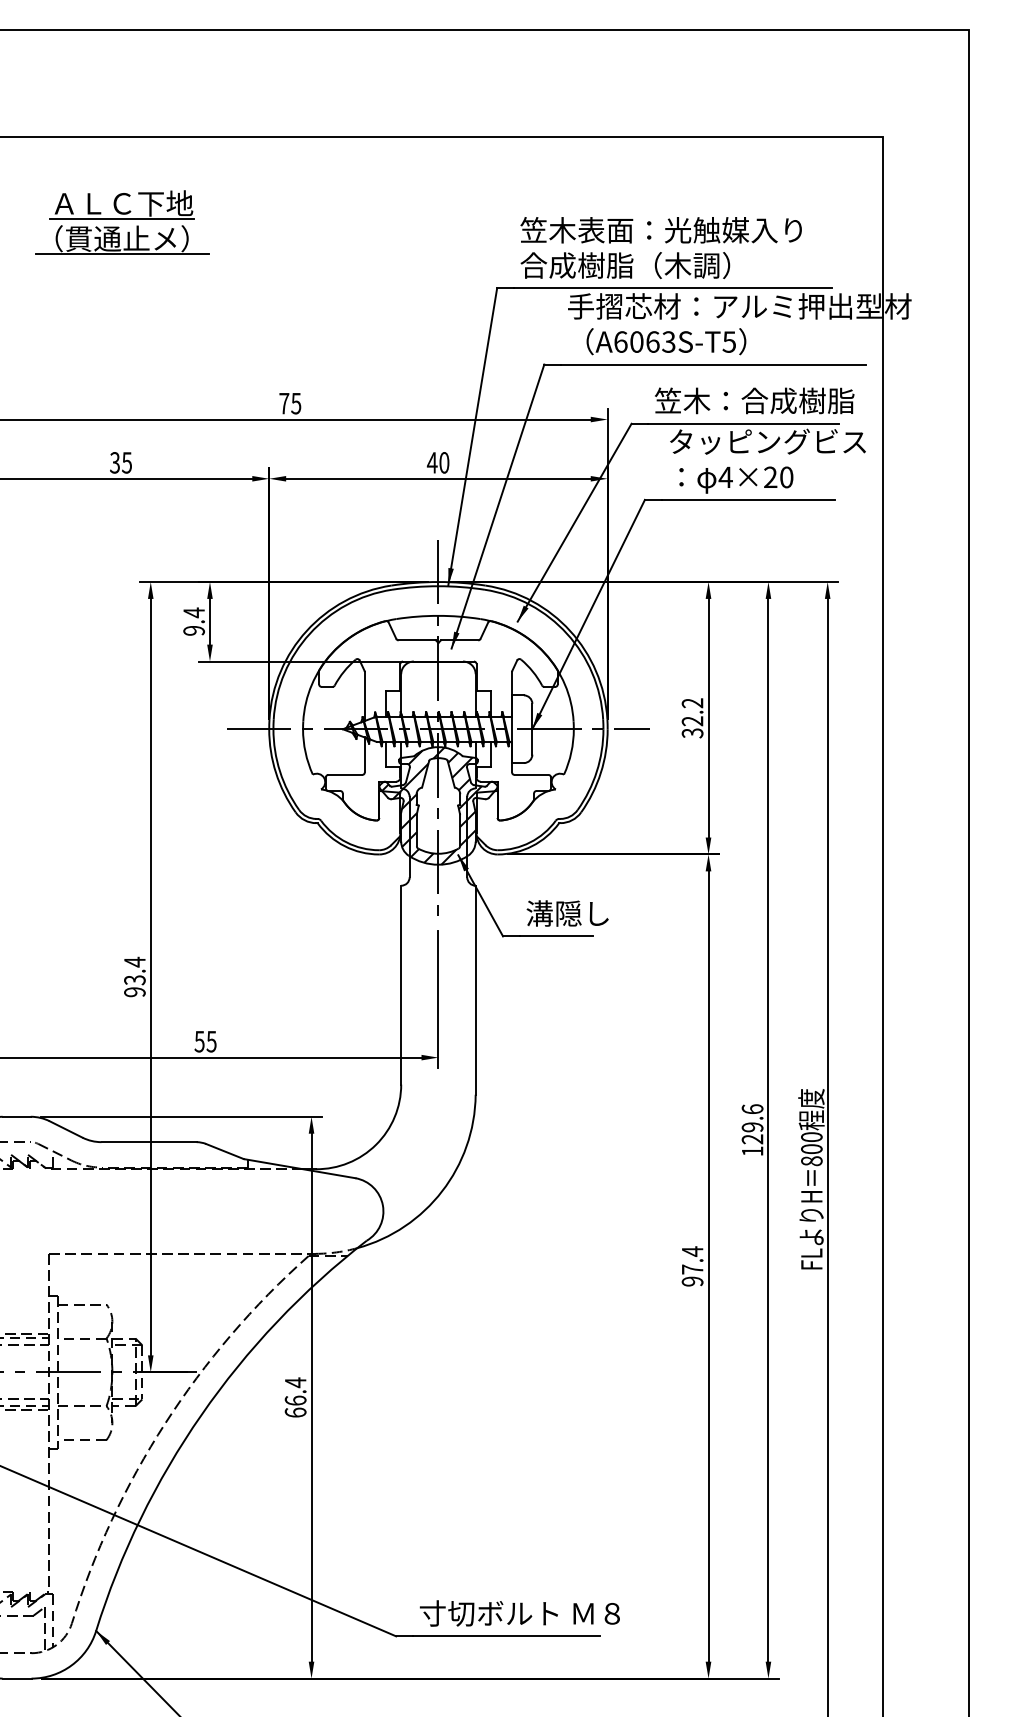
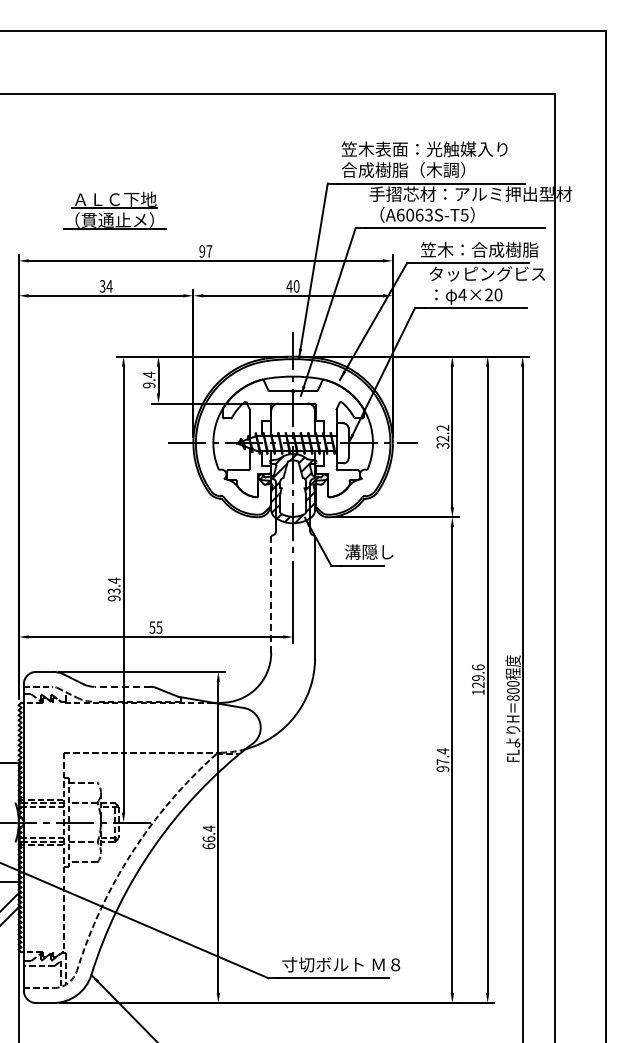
part: (121, 222) -> (114, 210), moved
text: (289, 403) -> (205, 251), 75 -> 97
text: (126, 463) -> (109, 286), 35 -> 34
line: (401, 985) -> (271, 594), solid -> dashed
line: (148, 1141) -> (122, 686), solid -> dashed

